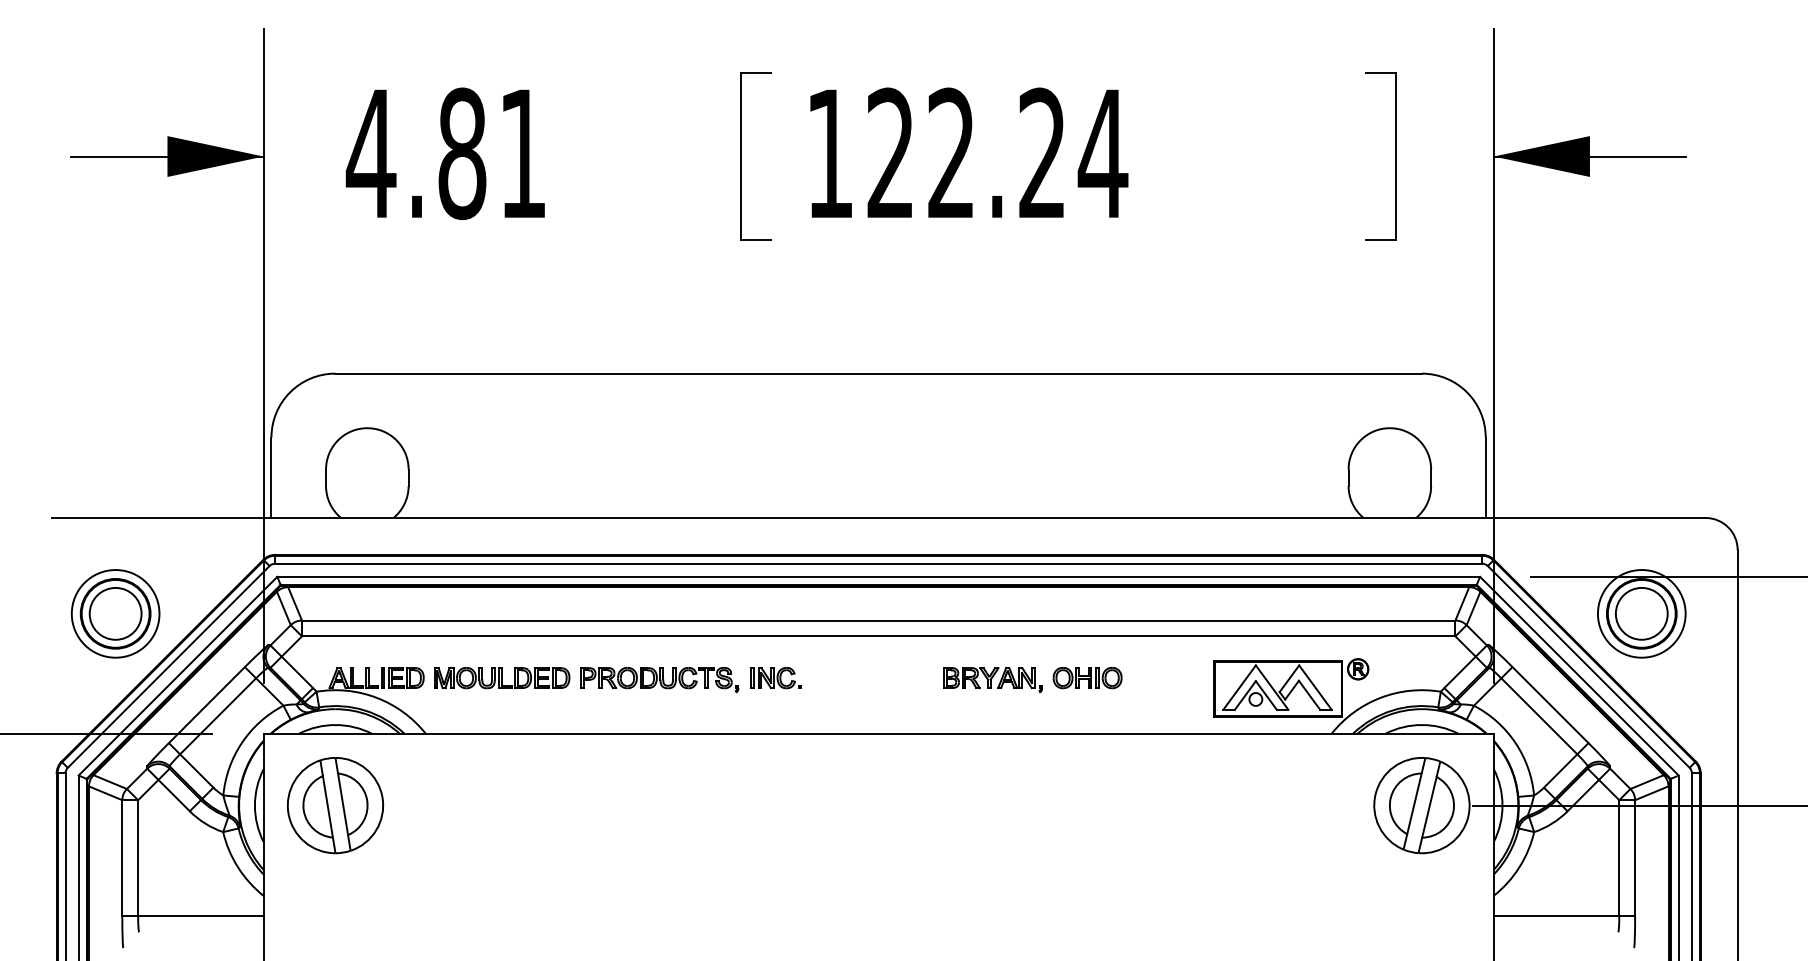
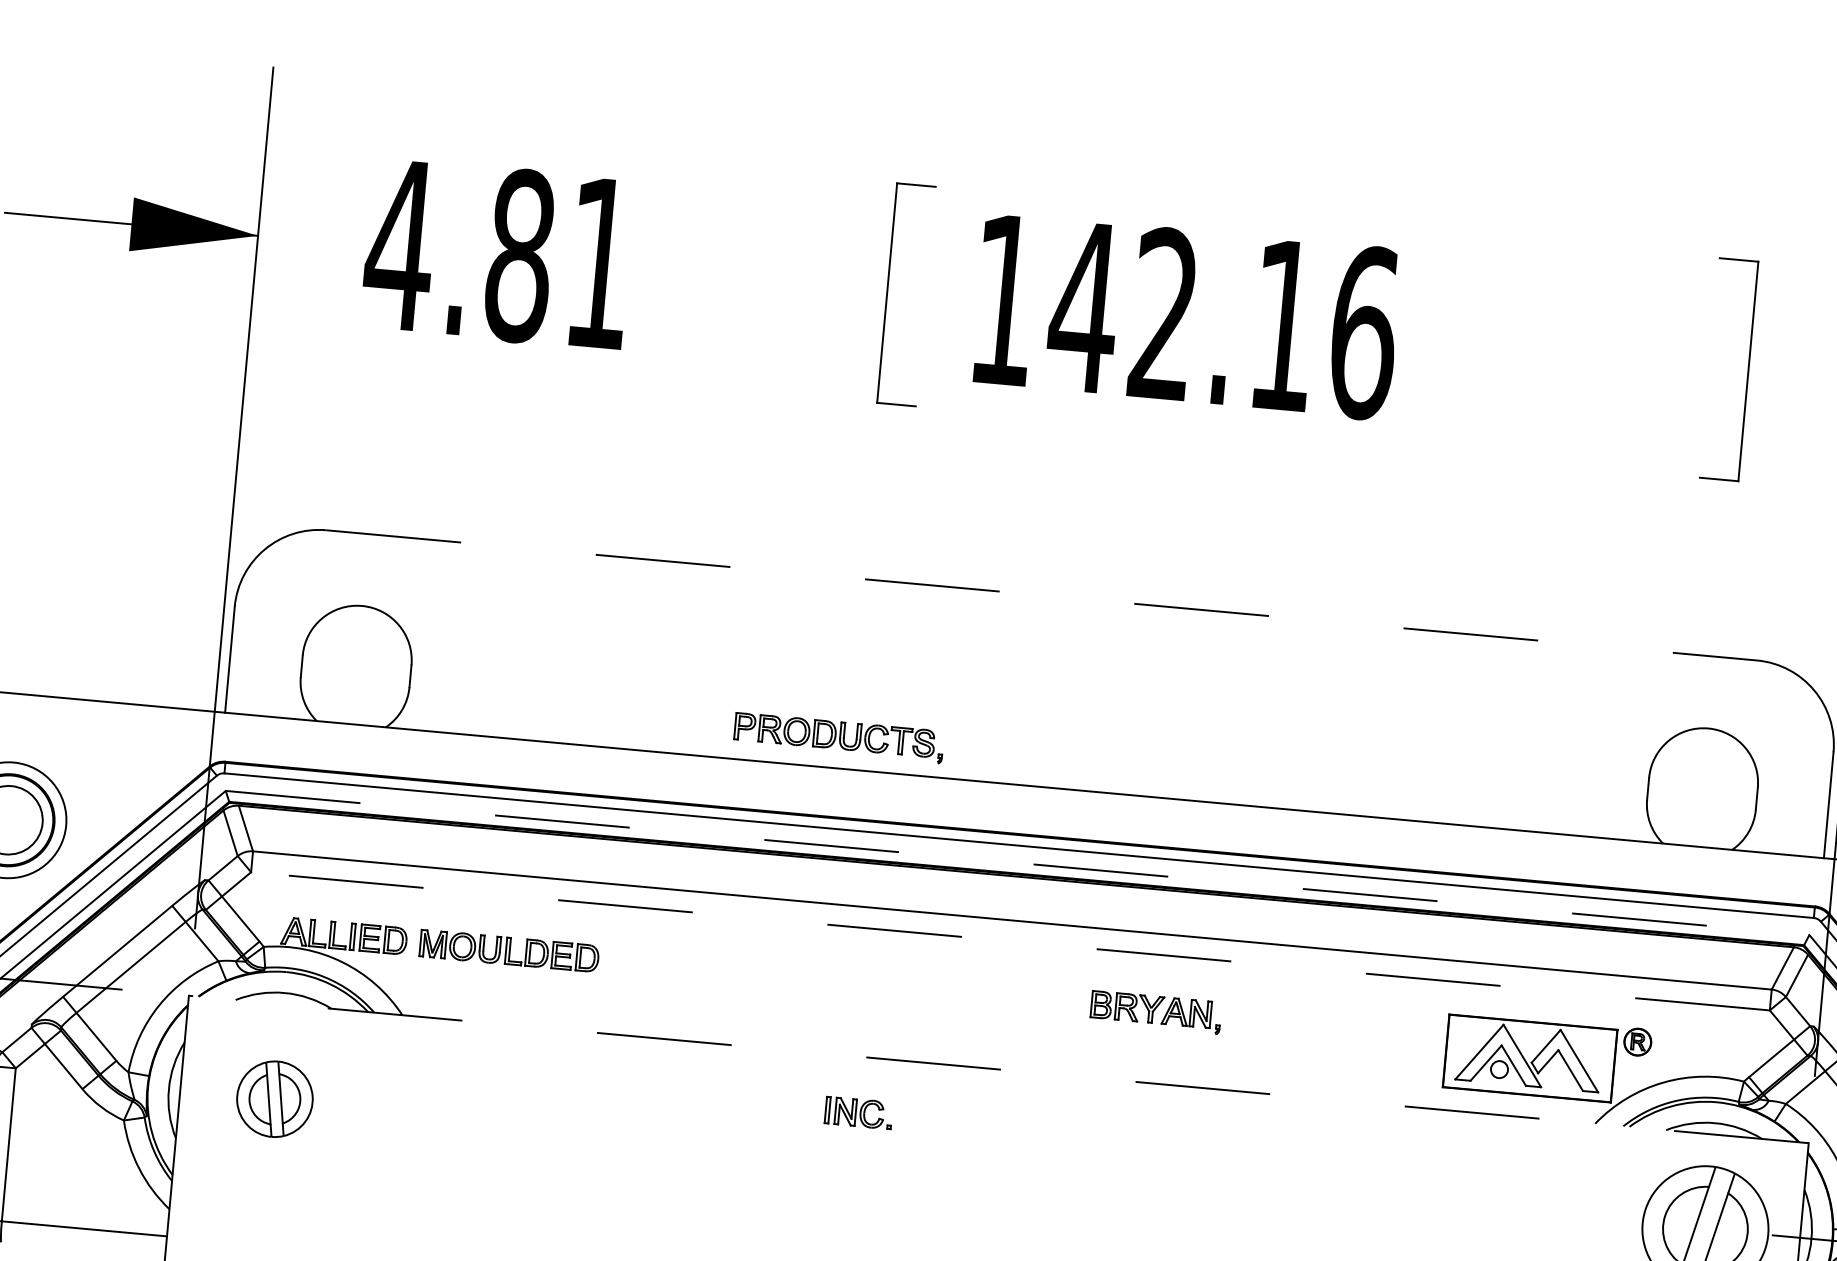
text: (996, 153) -> (1223, 319), 122.24 -> 142.16
line: (879, 373) -> (1043, 595), solid -> dashed
line: (879, 576) -> (1018, 862), solid -> dashed
line: (878, 636) -> (1010, 941), solid -> dashed
part: (775, 678) -> (857, 1113), moved
part: (1087, 678) -> (1280, 1021), removed
part: (659, 680) -> (838, 738), moved
line: (878, 733) -> (998, 1069), solid -> dashed
part: (335, 805) -> (274, 1098), size x0.6

